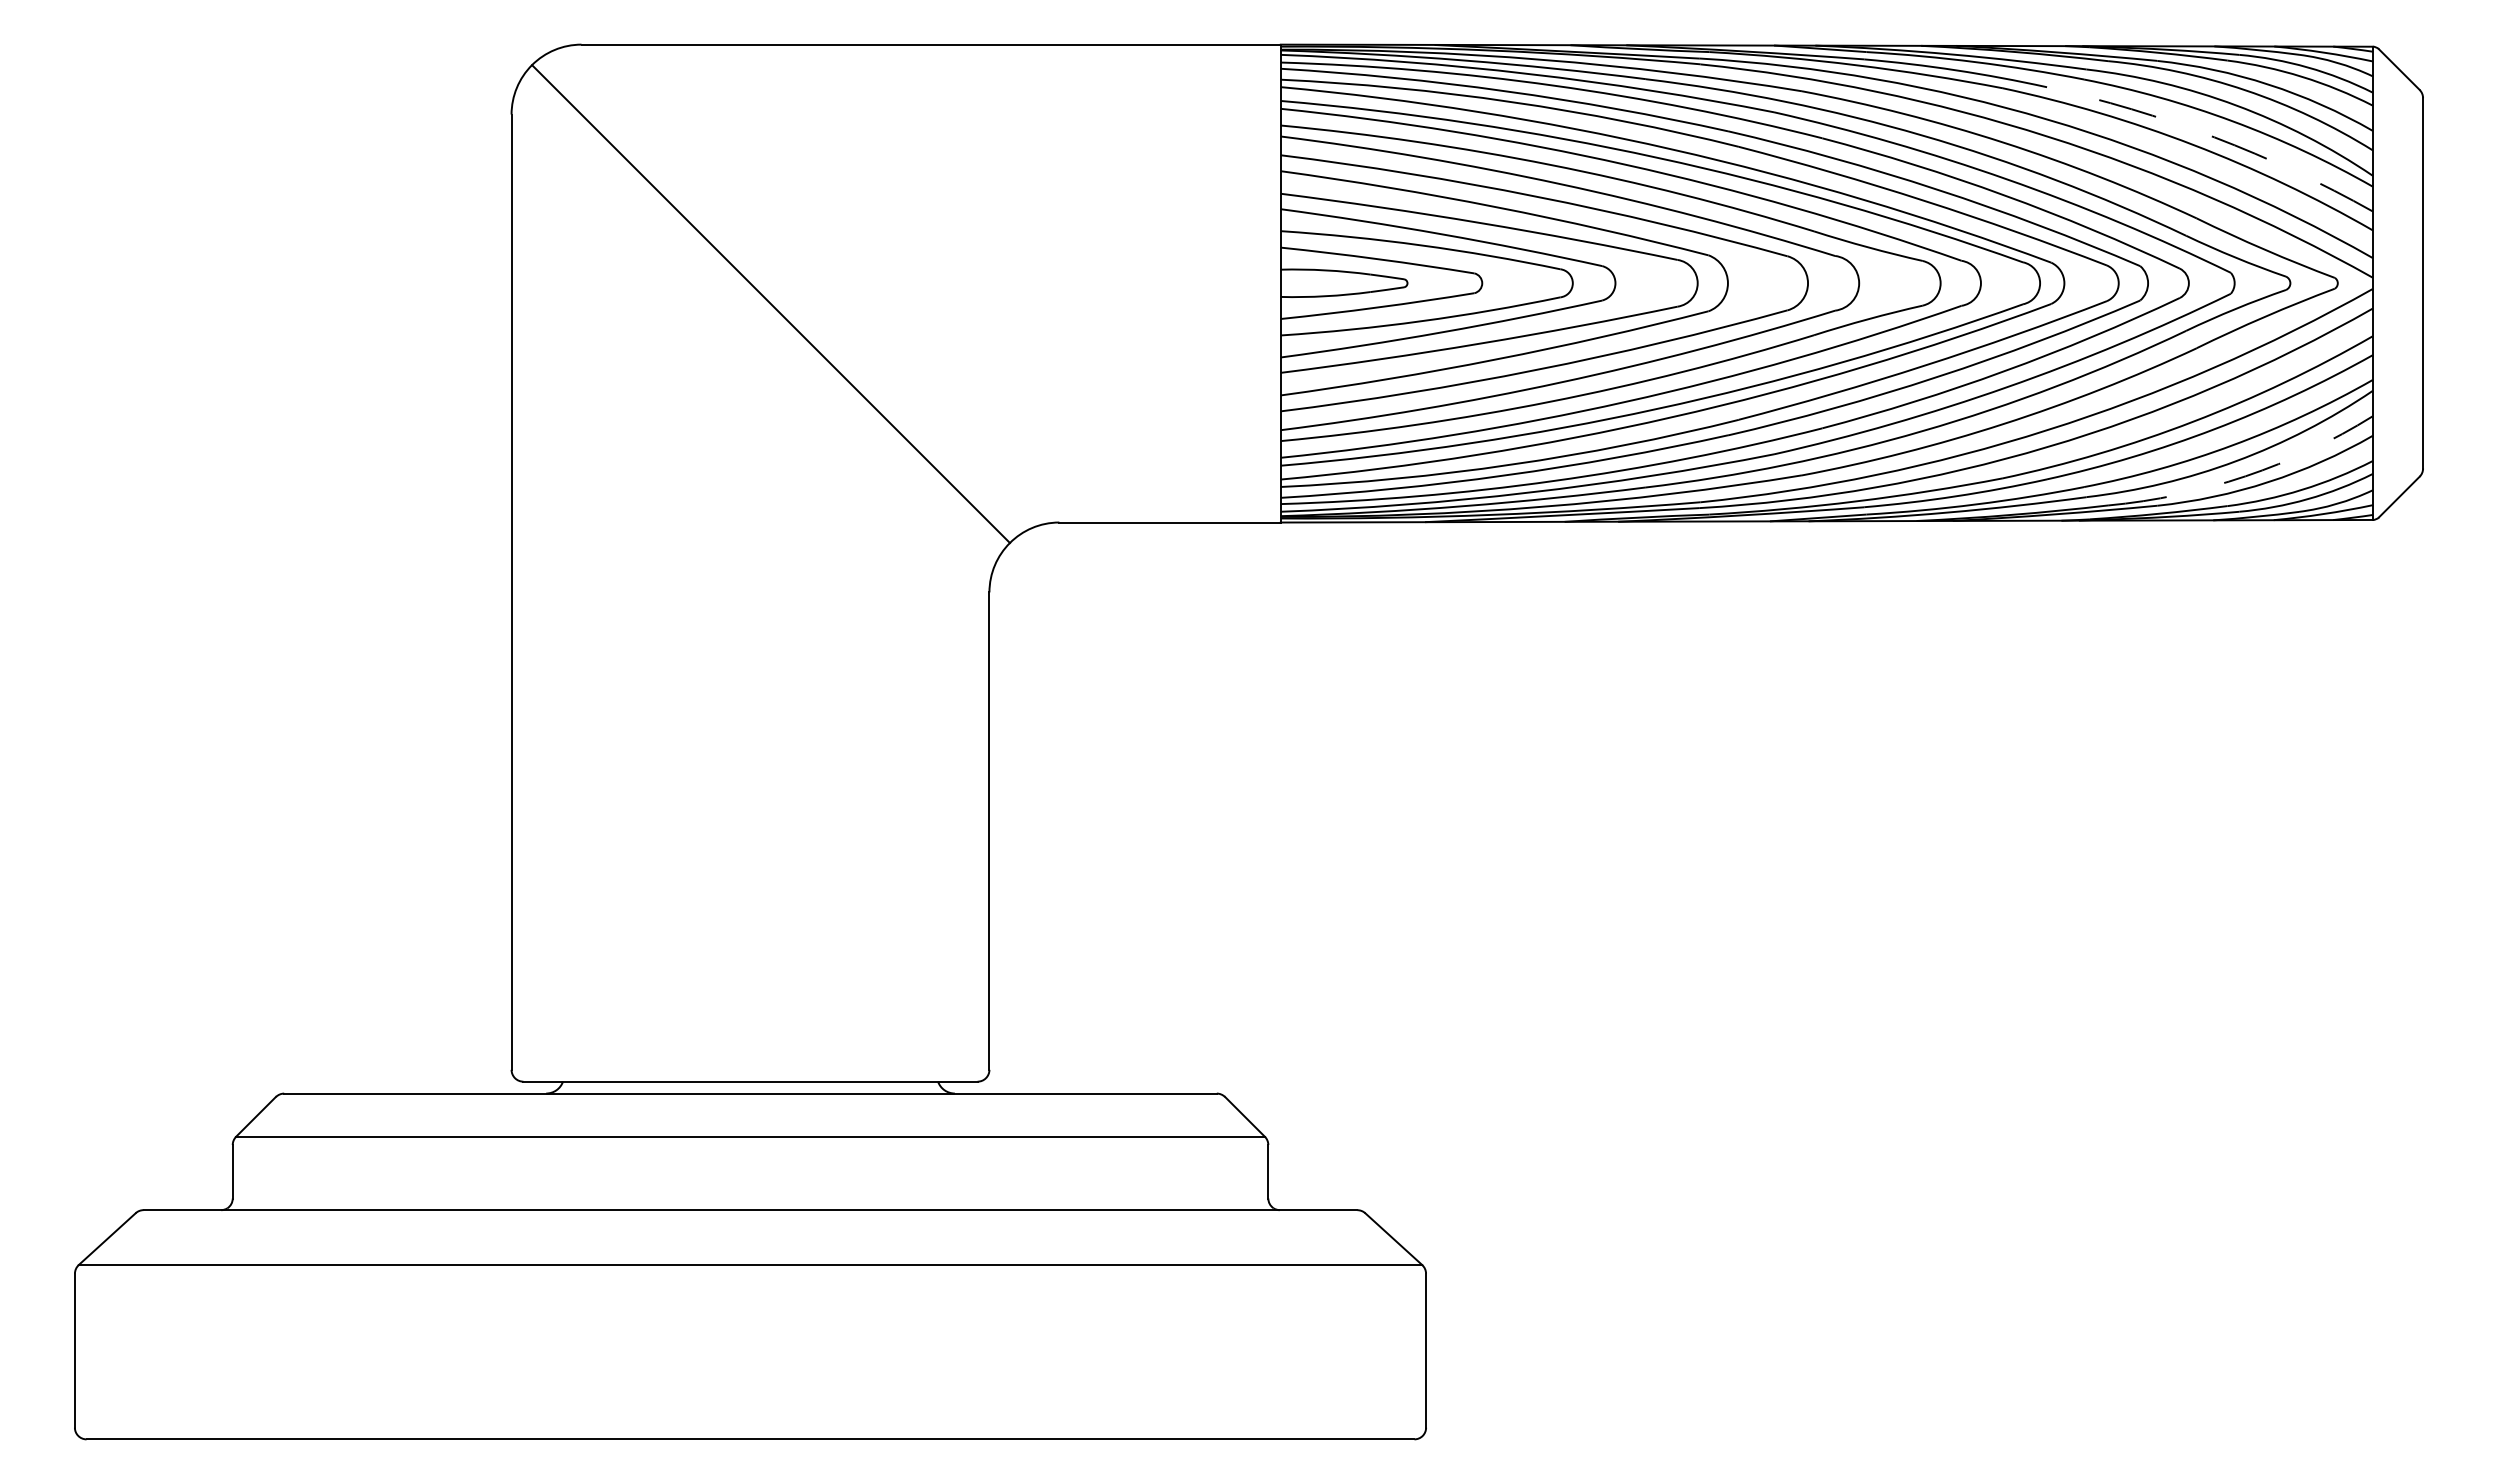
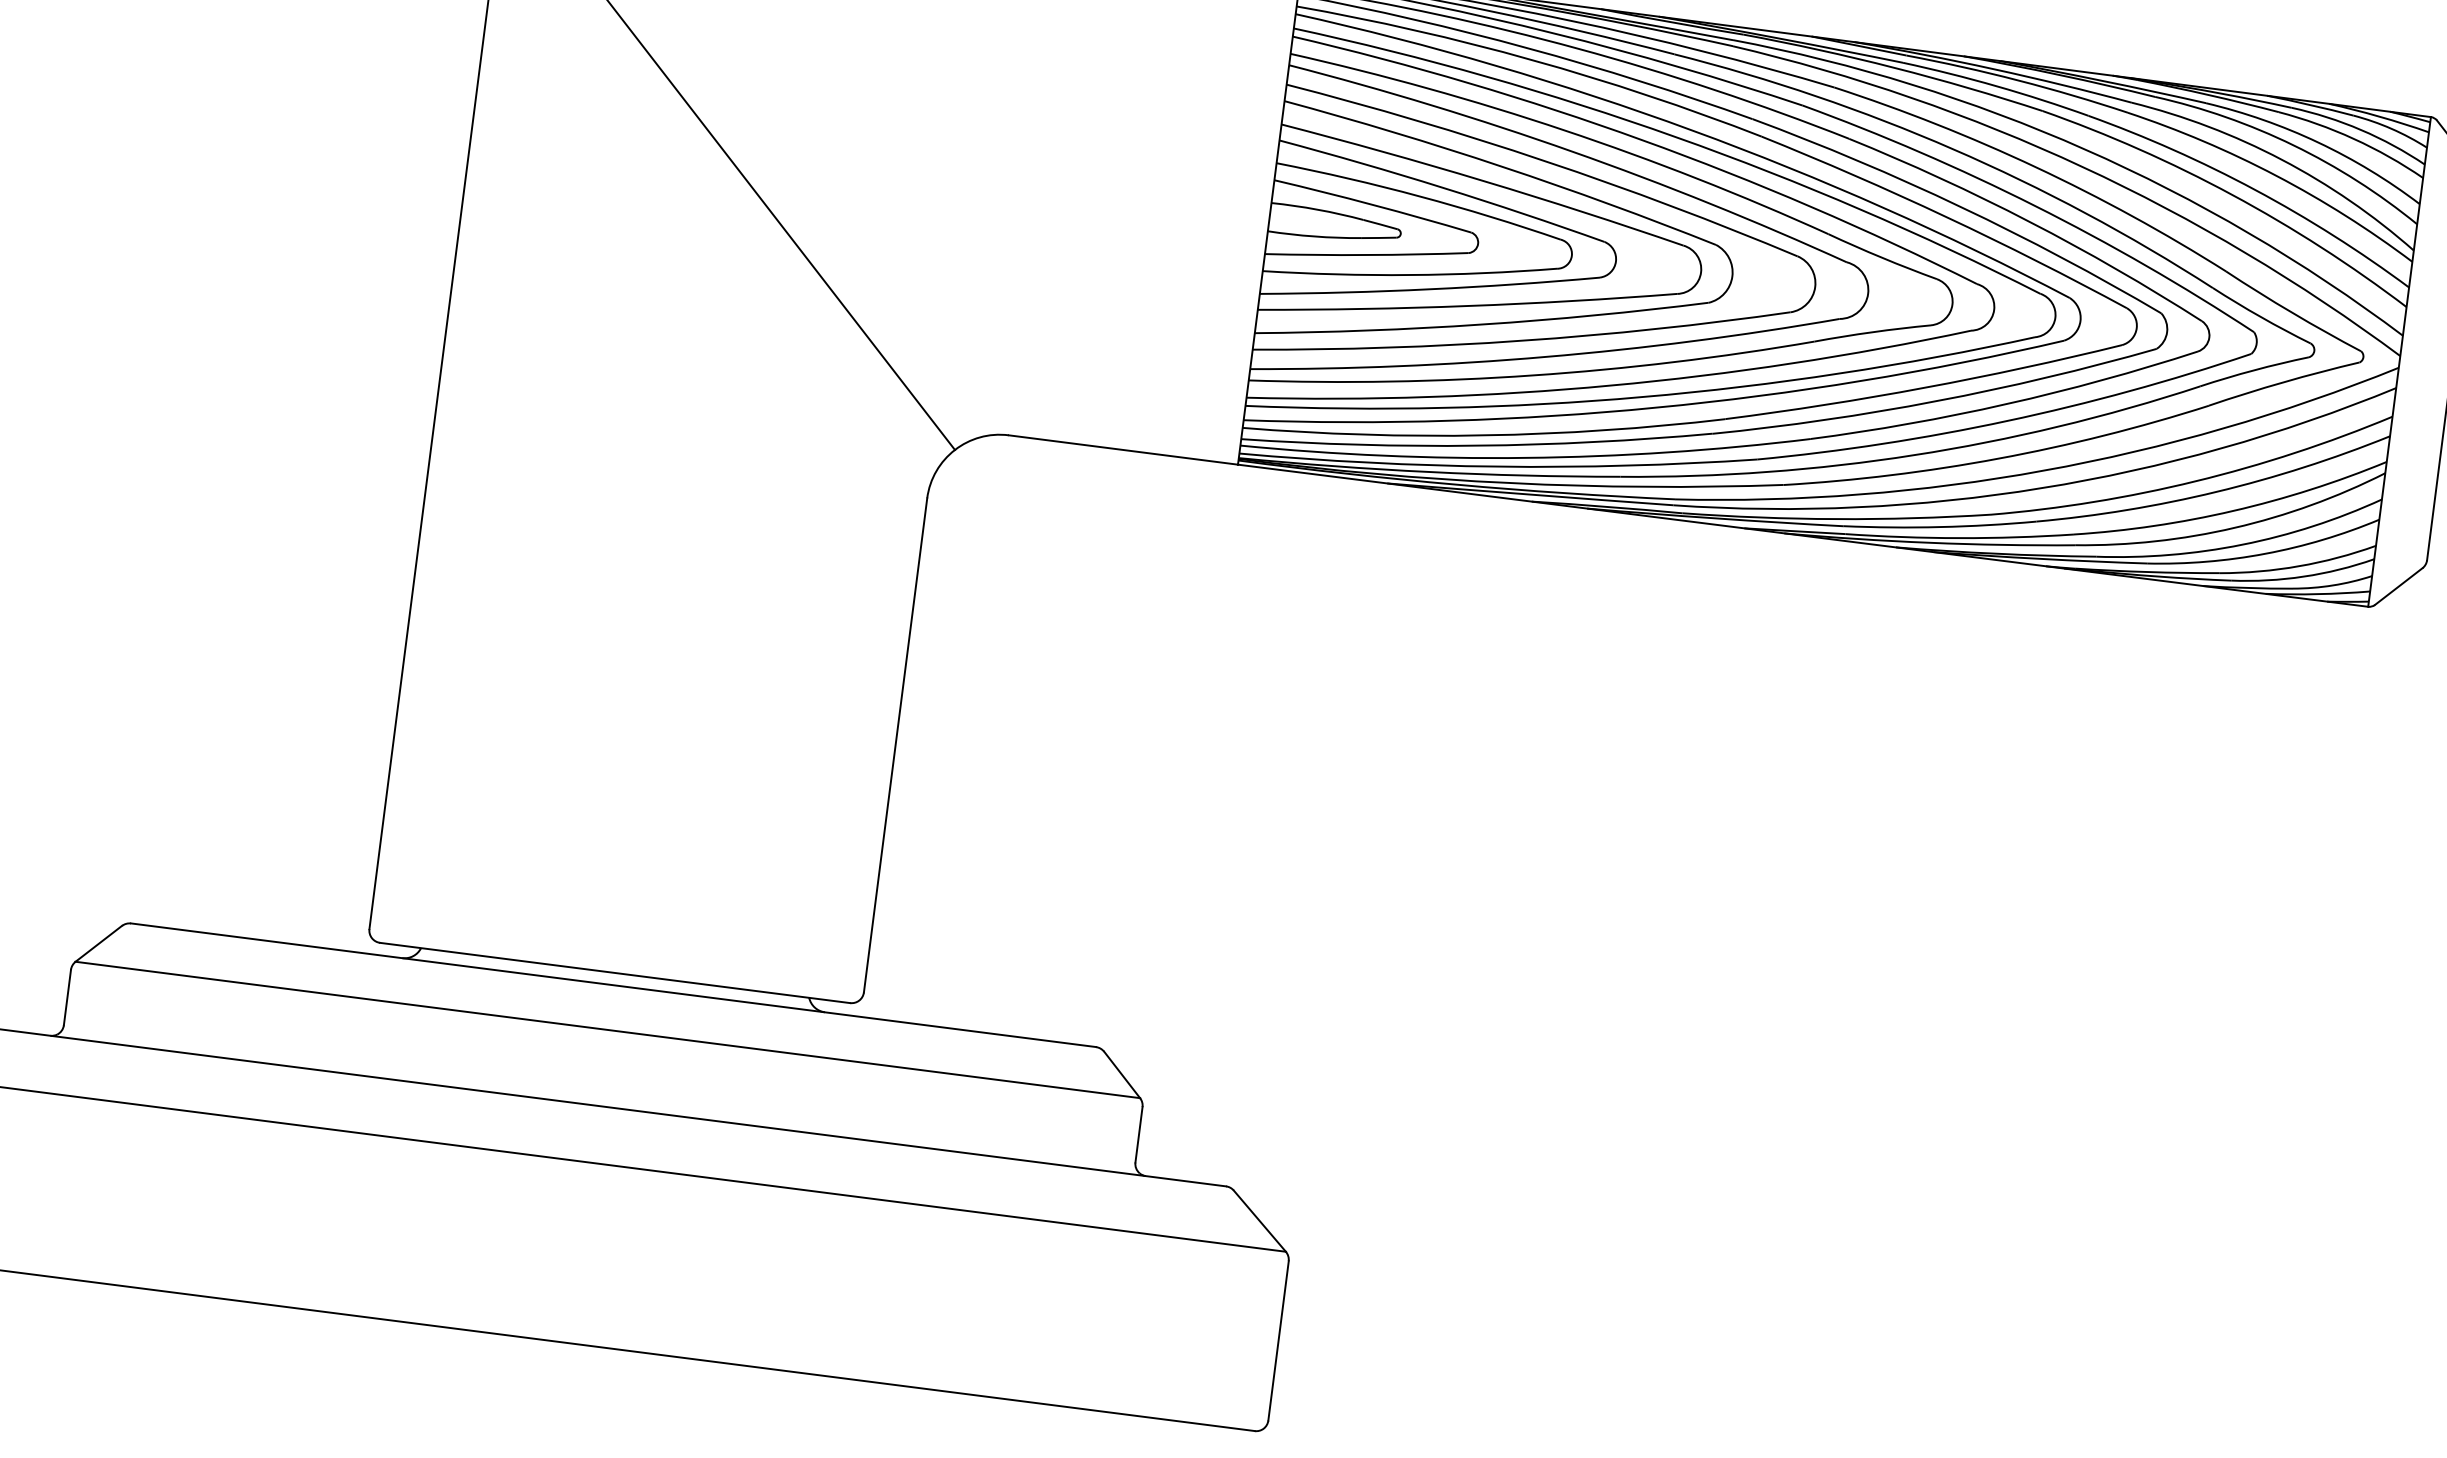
arc: (2214, 137) -> (2255, 190), dashed -> solid
arc: (2245, 476) -> (2242, 544), dashed -> solid

